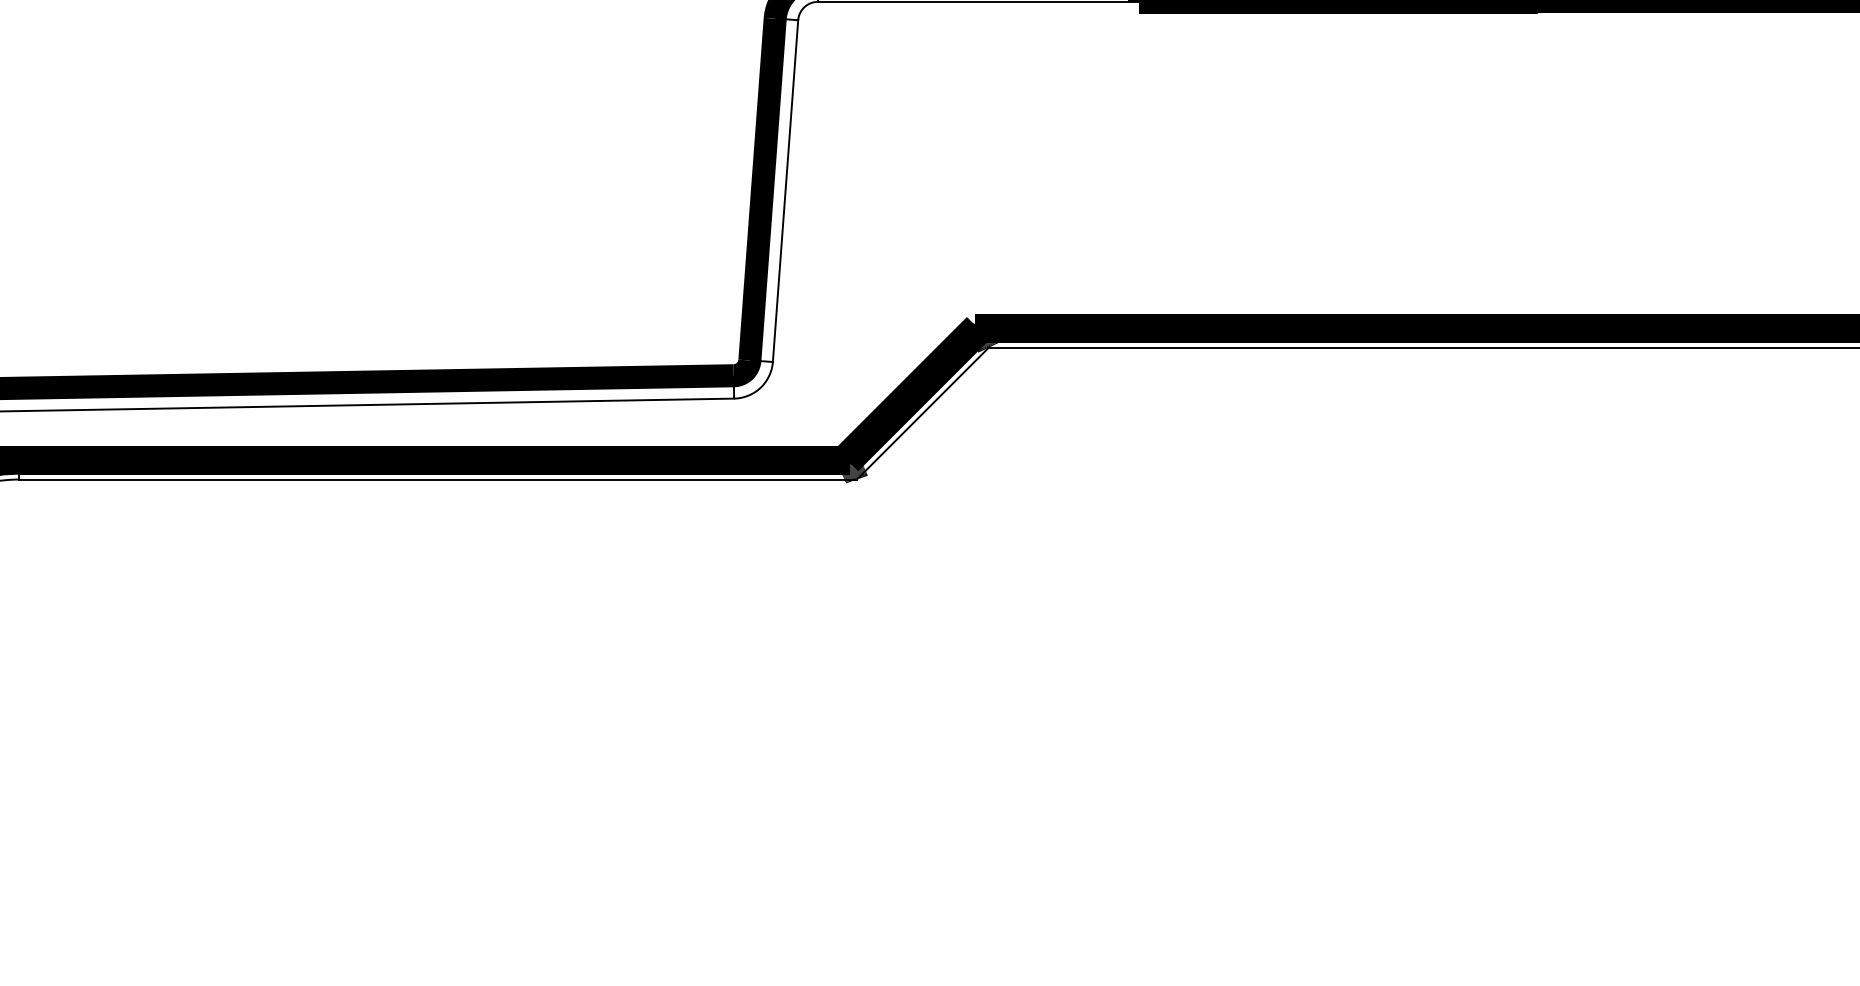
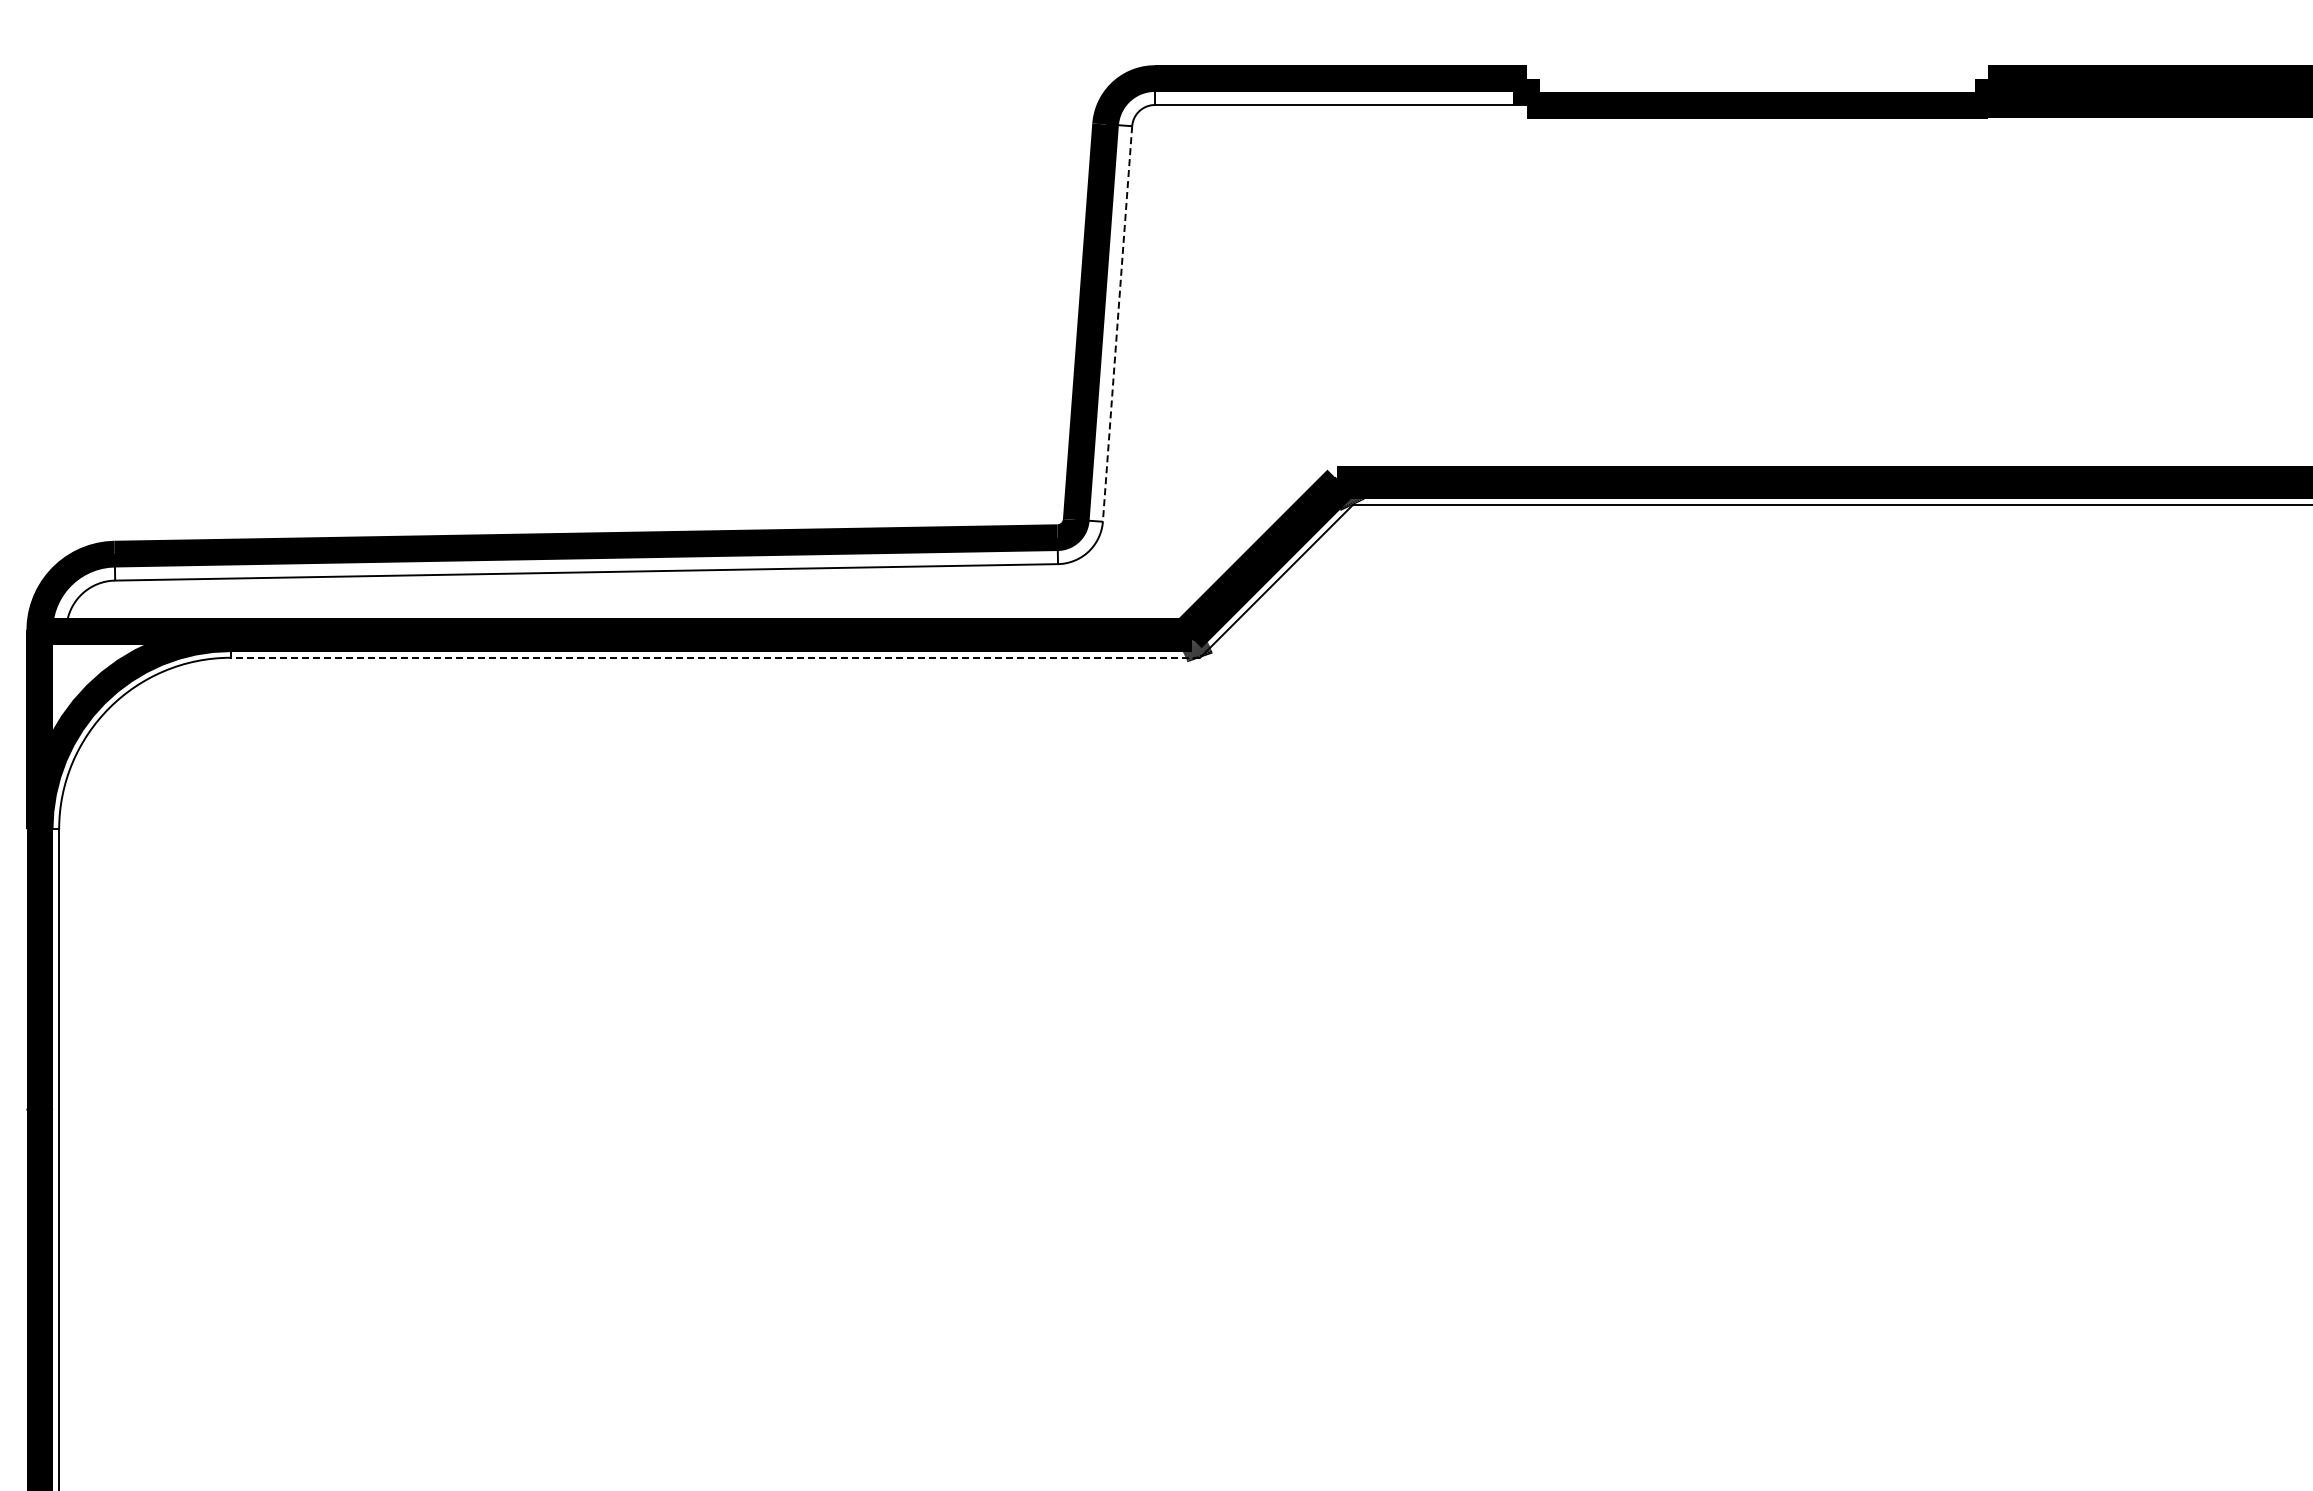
line: (785, 191) -> (1117, 324), solid -> dashed
line: (438, 479) -> (715, 657), solid -> dashed

